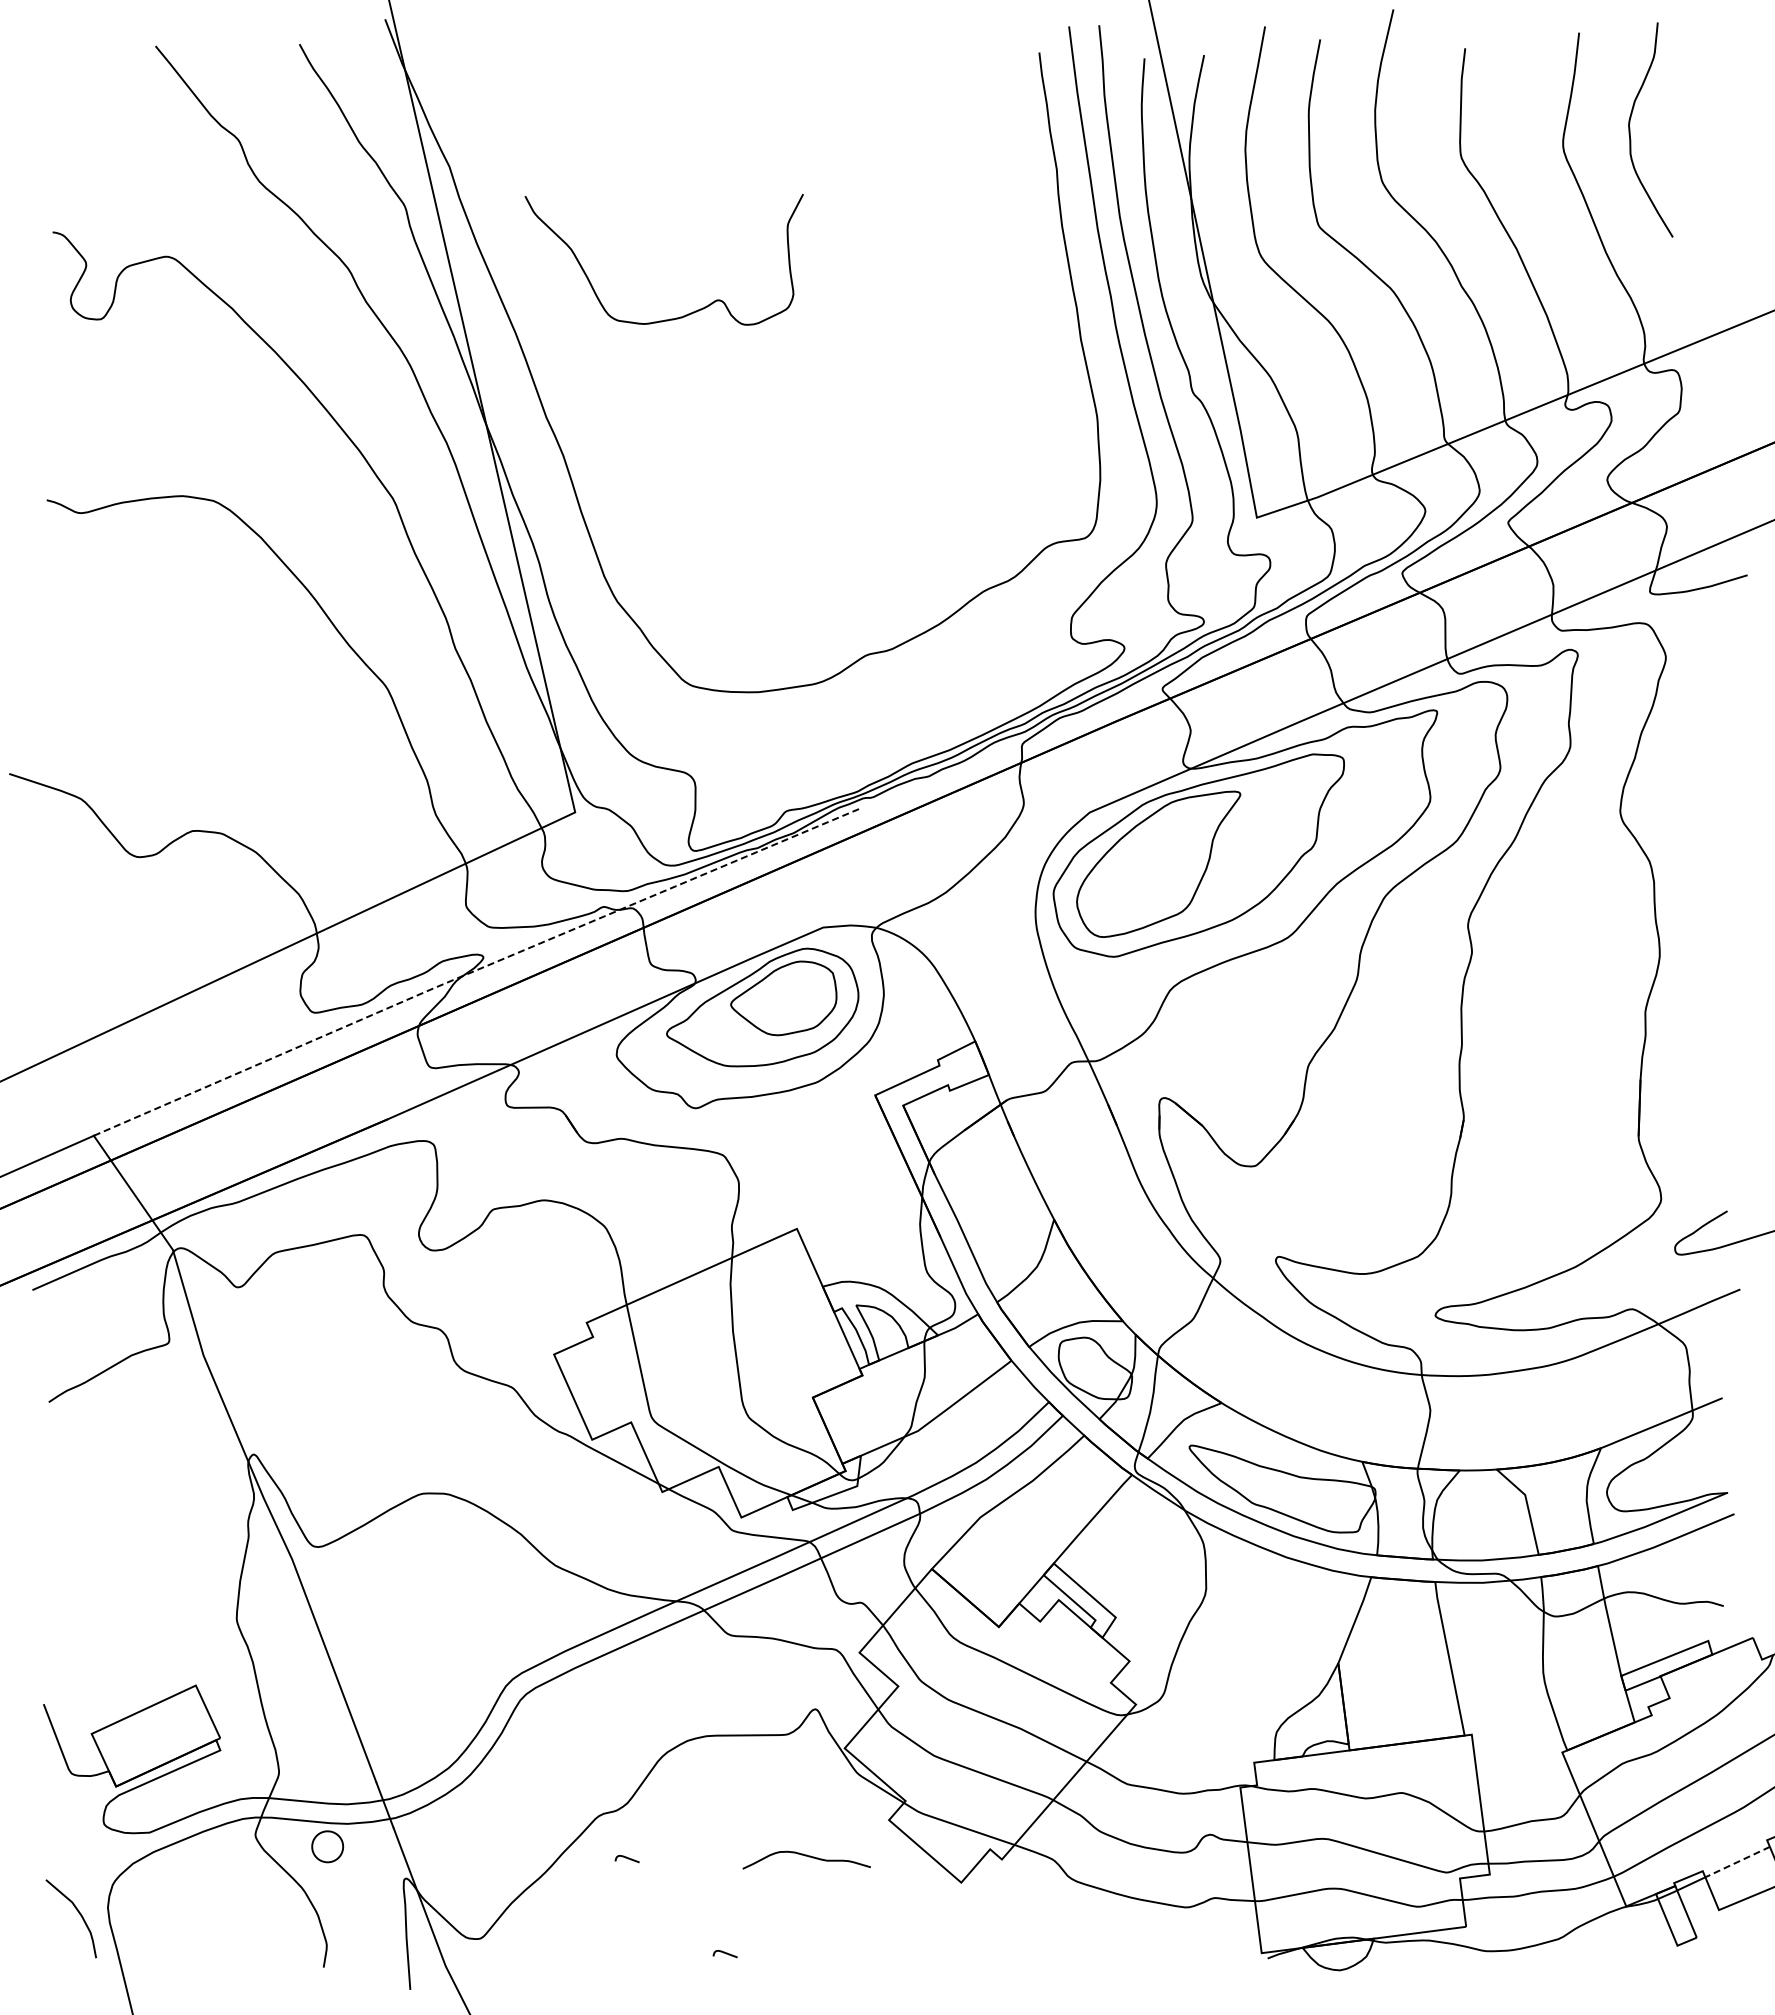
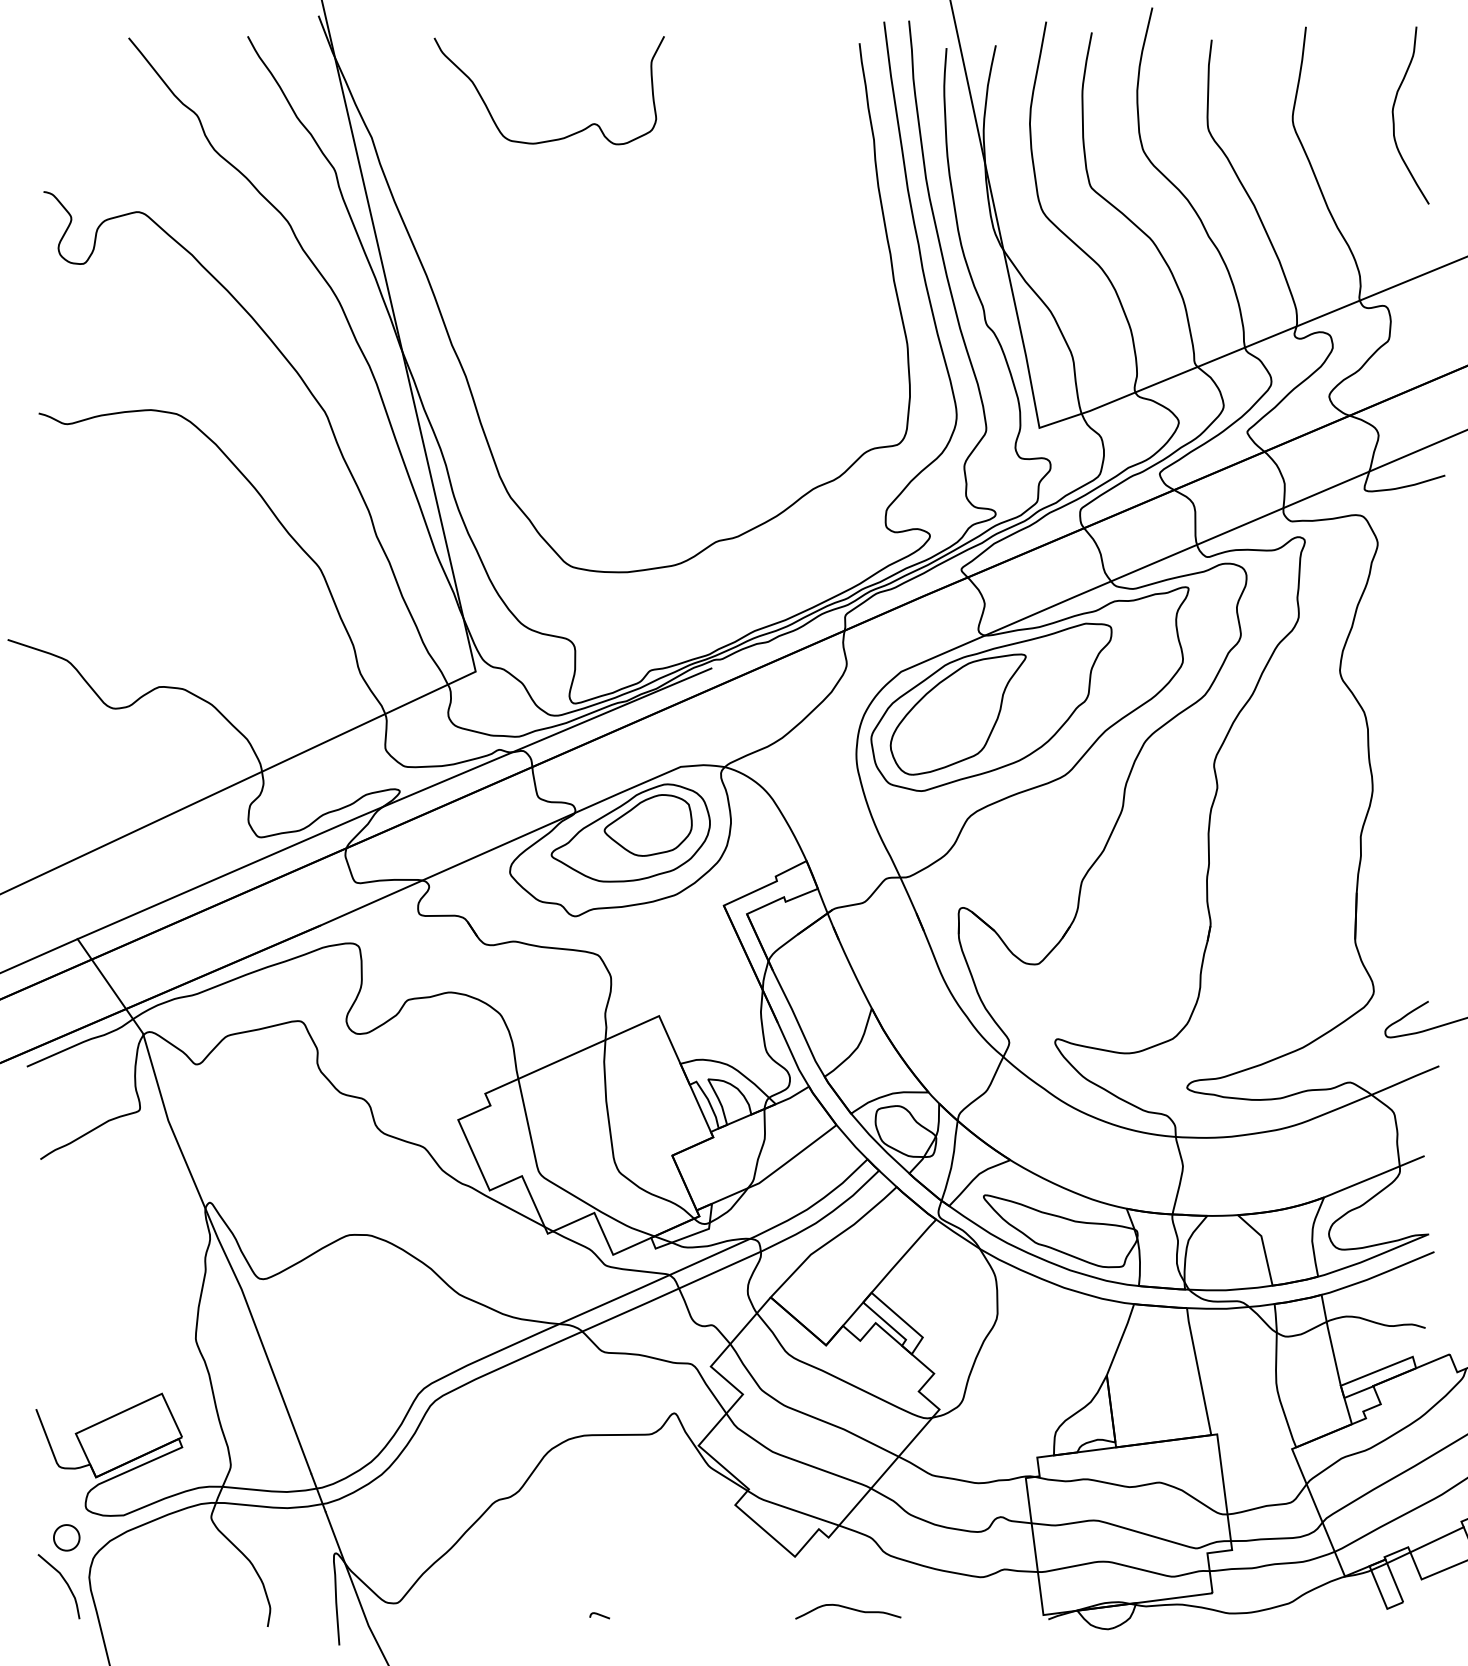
curve: (1630, 129) -> (1393, 115), moved
curve: (685, 314) -> (566, 135), moved
line: (476, 970) -> (394, 802), dashed -> solid
part: (327, 1846) -> (66, 1537), moved
curve: (808, 1857) -> (849, 1609), moved
curve: (626, 1858) -> (518, 1536), removed
line: (1737, 1862) -> (1436, 1540), dashed -> solid

